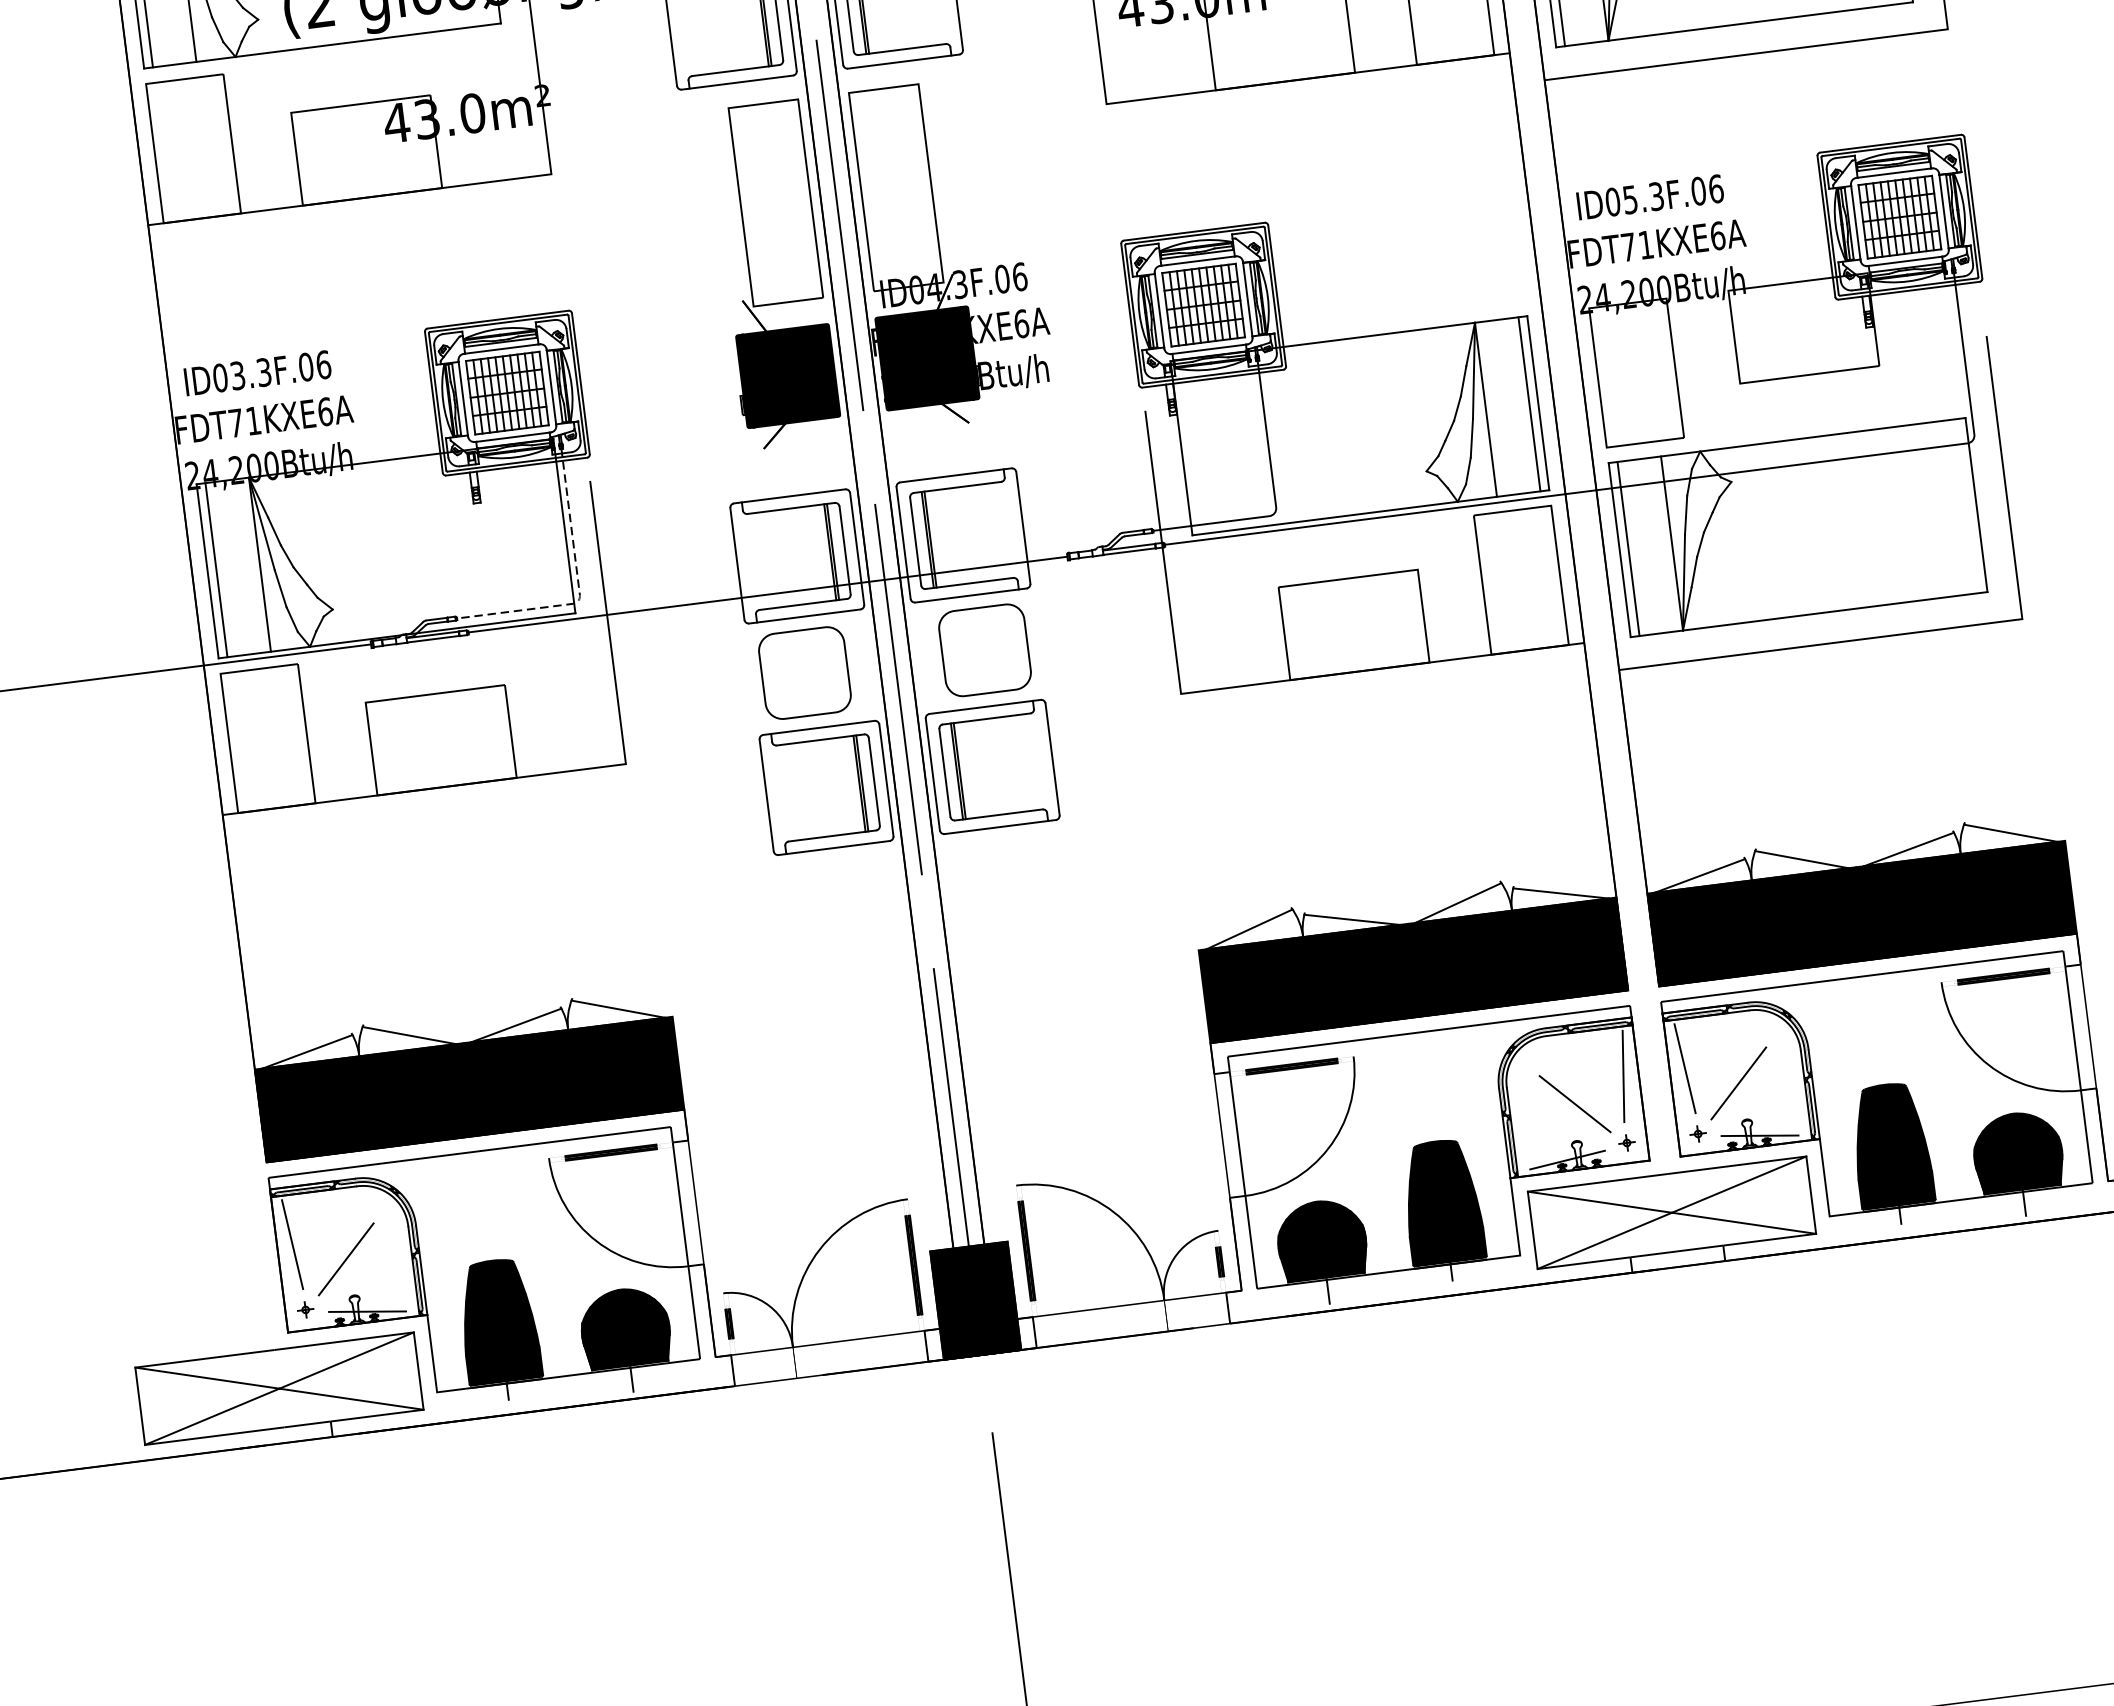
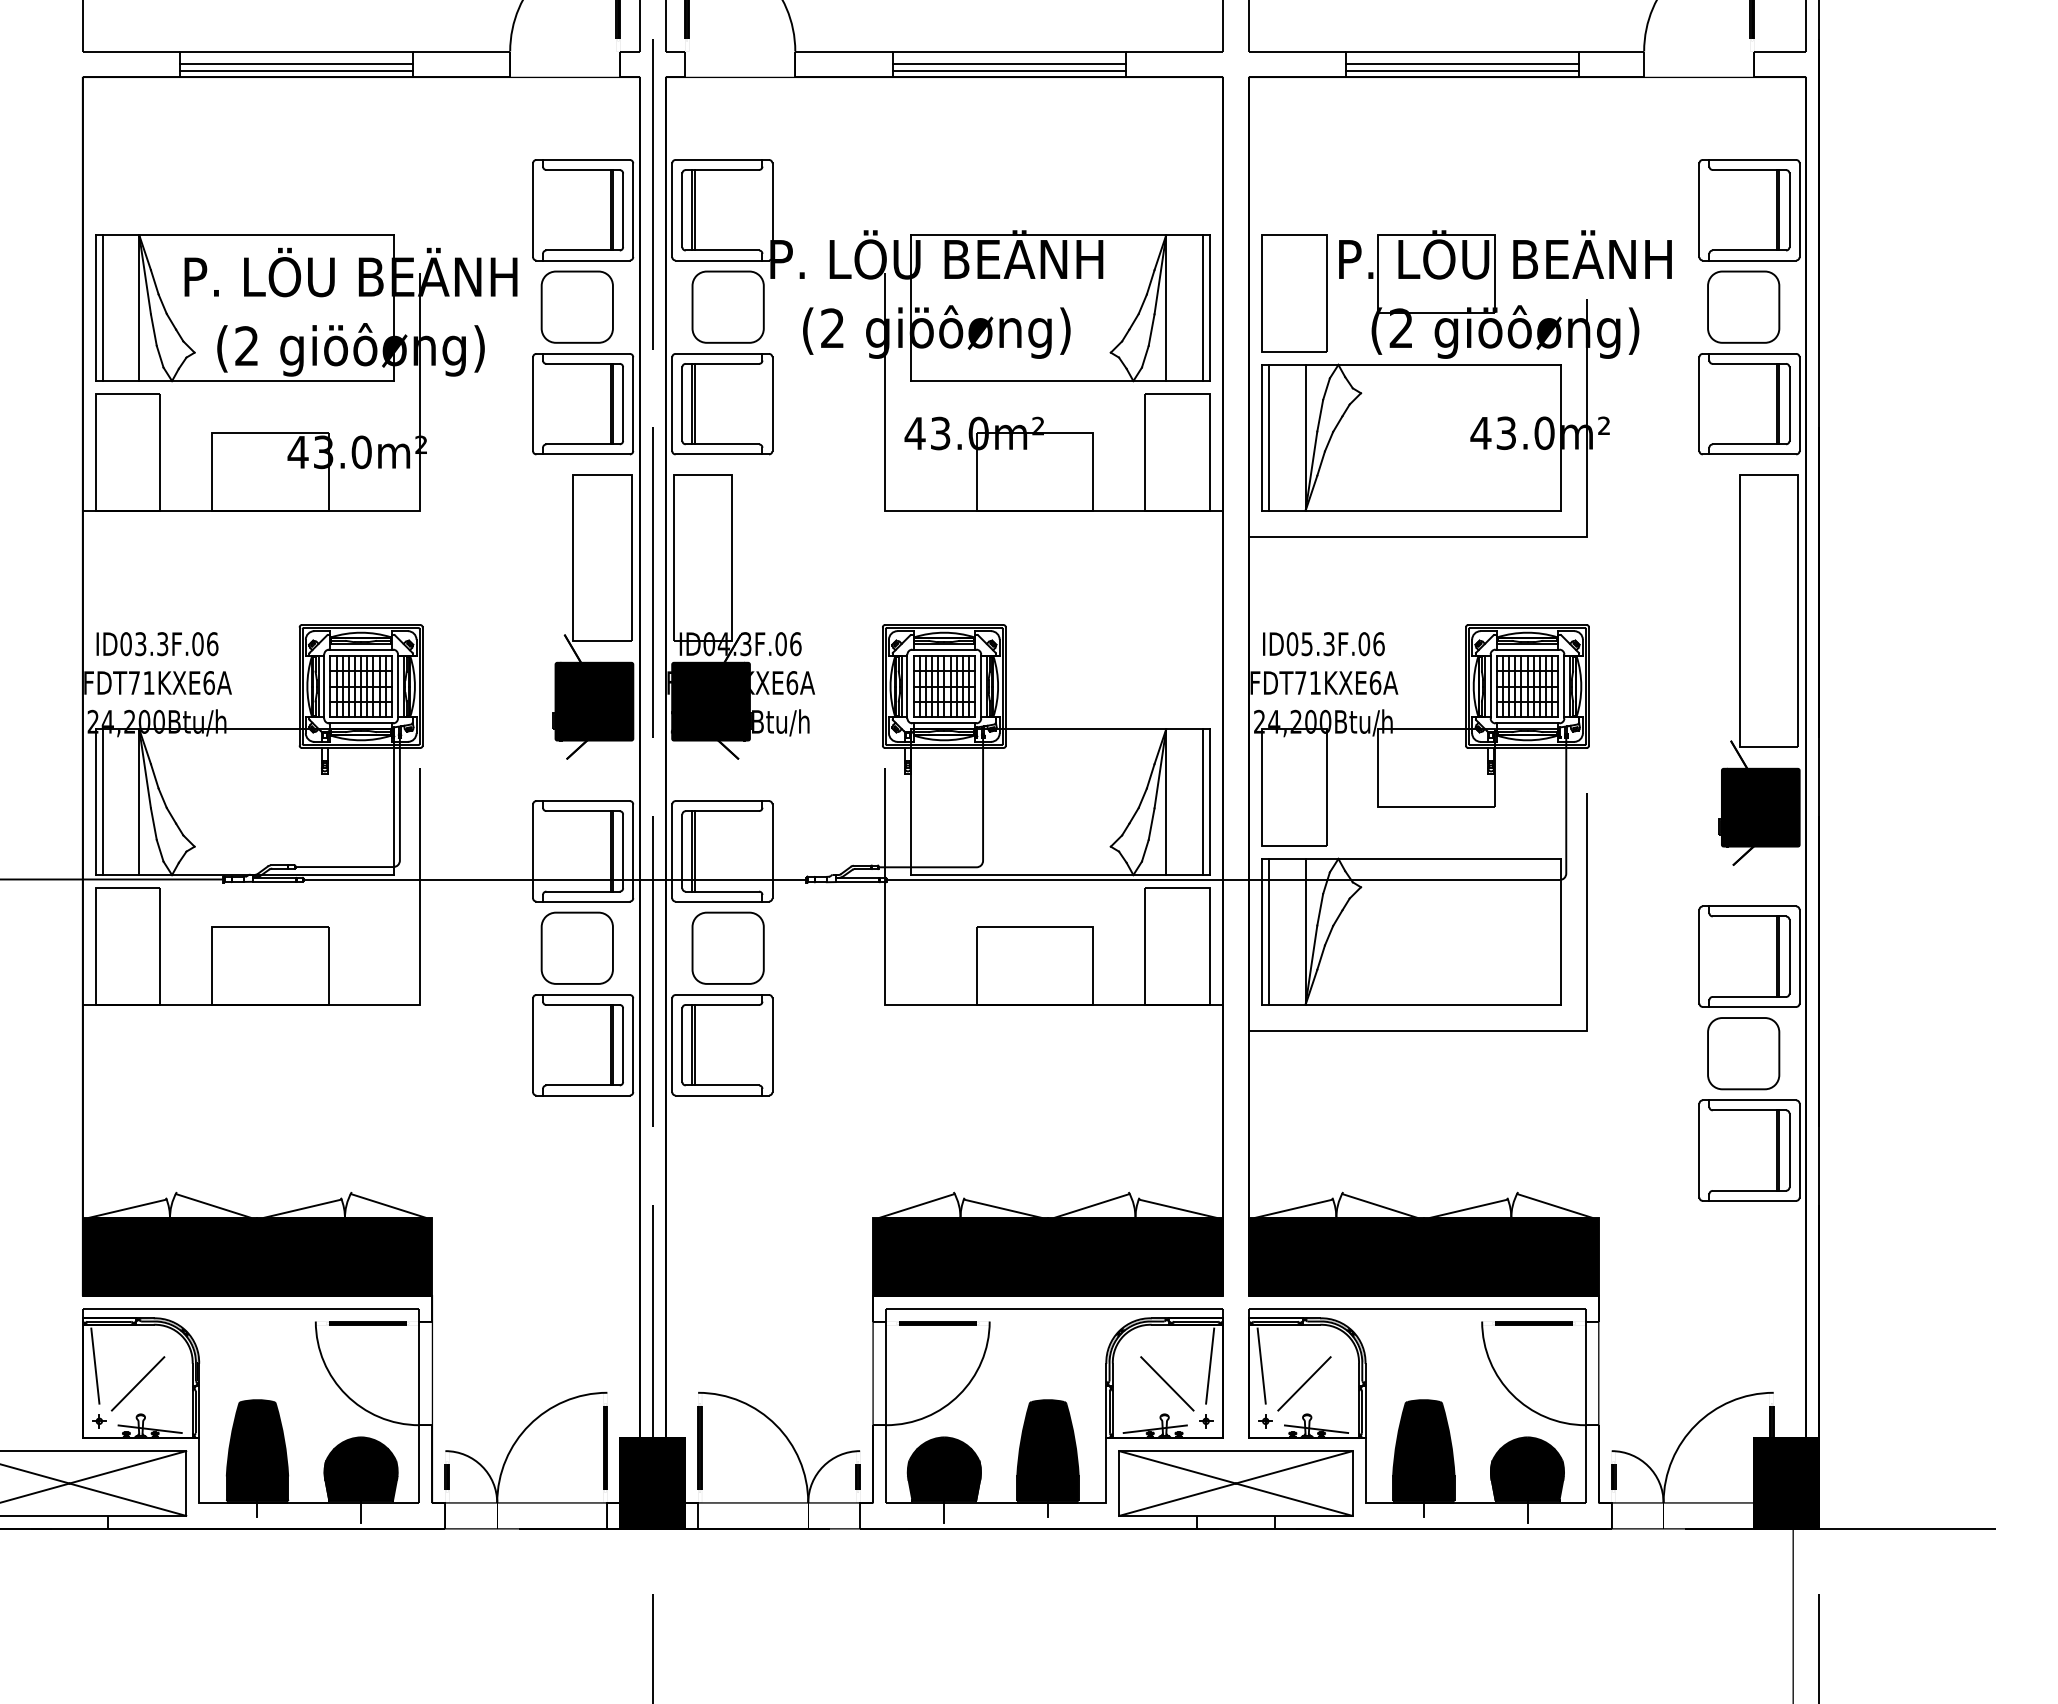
line: (579, 595) -> (399, 860), dashed -> solid

